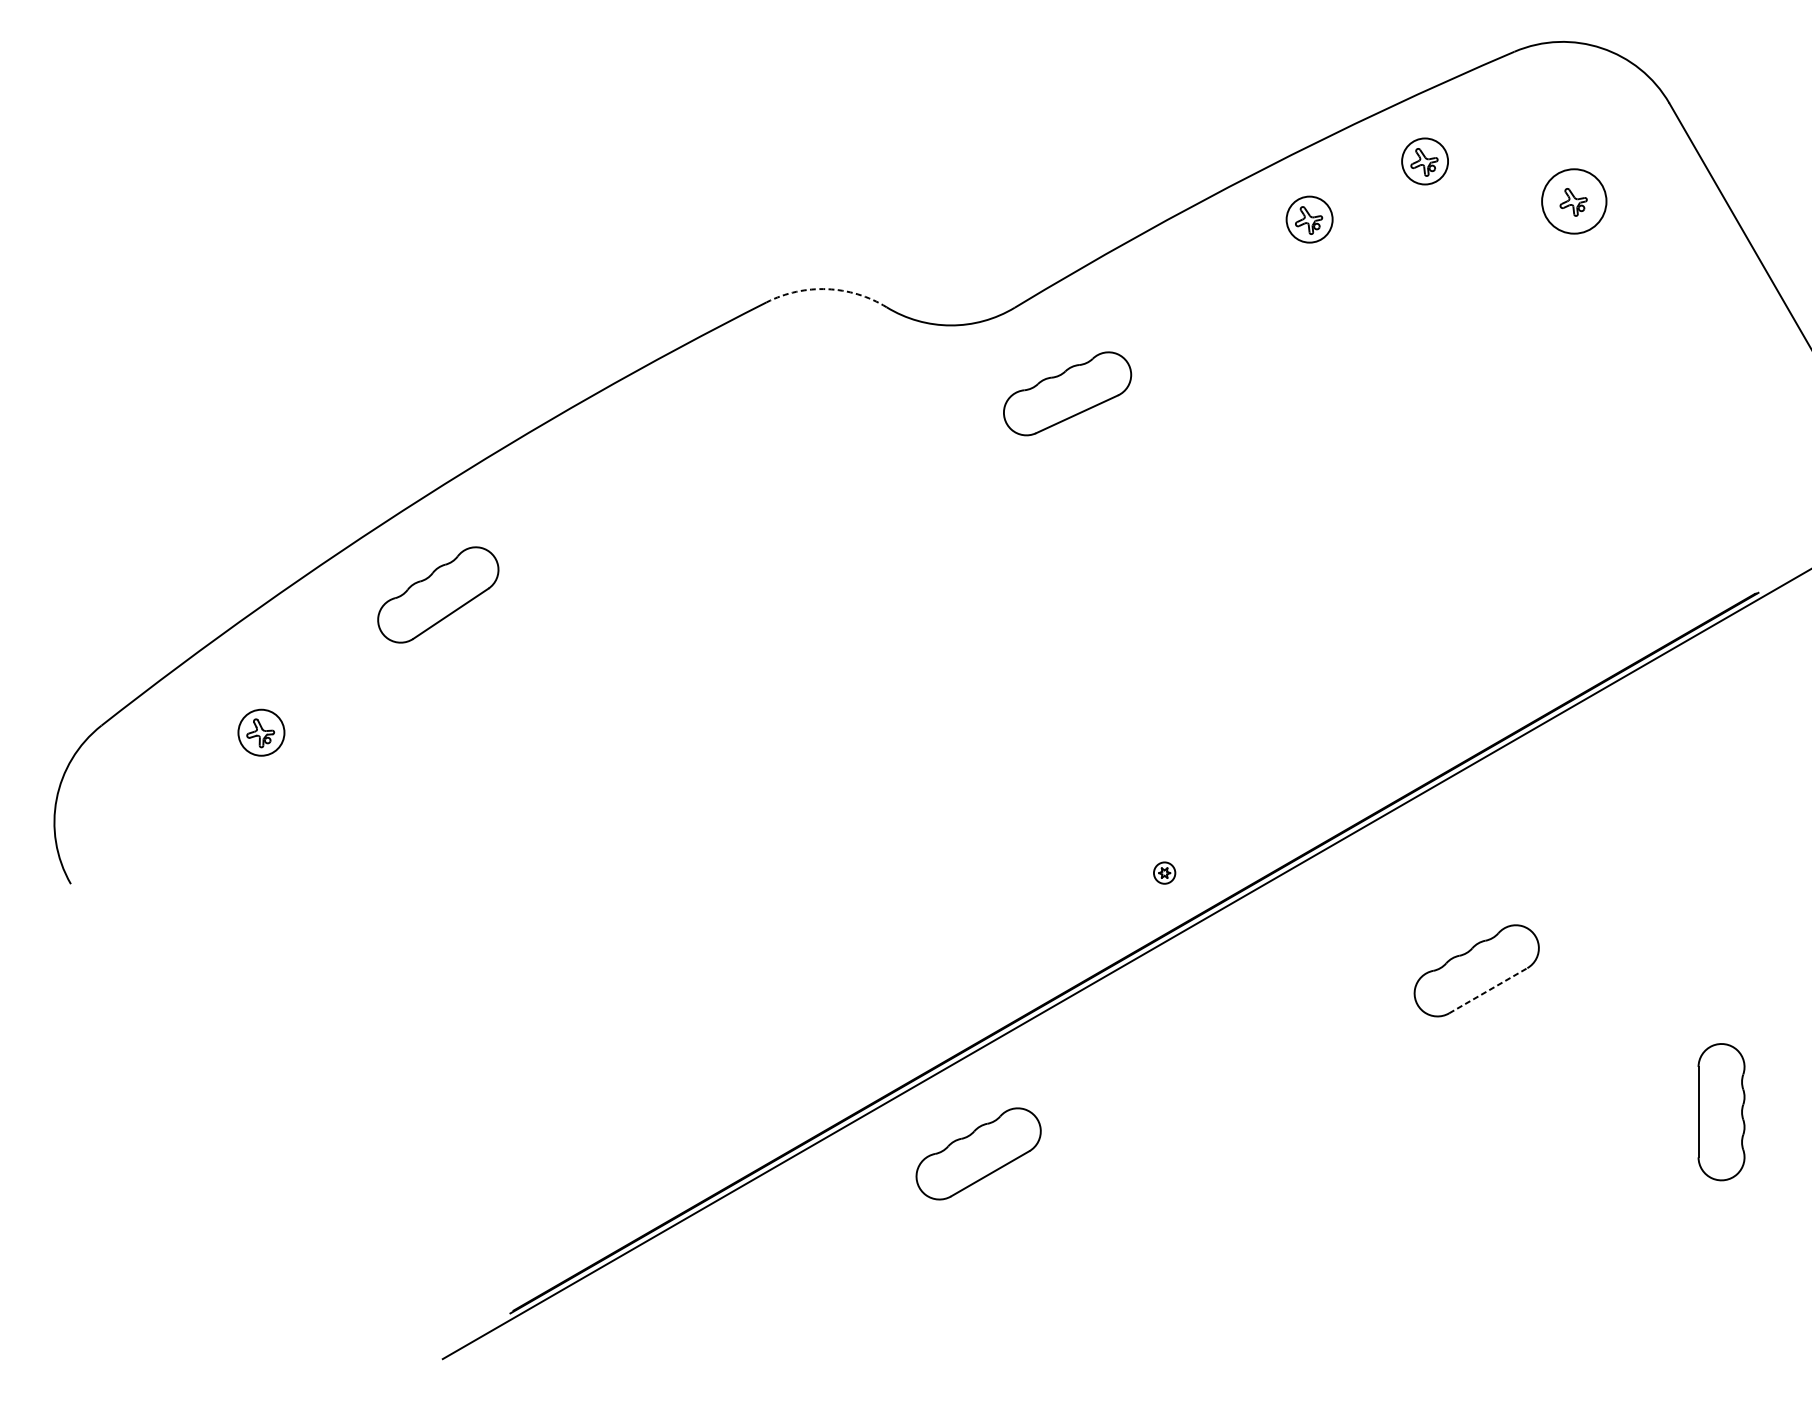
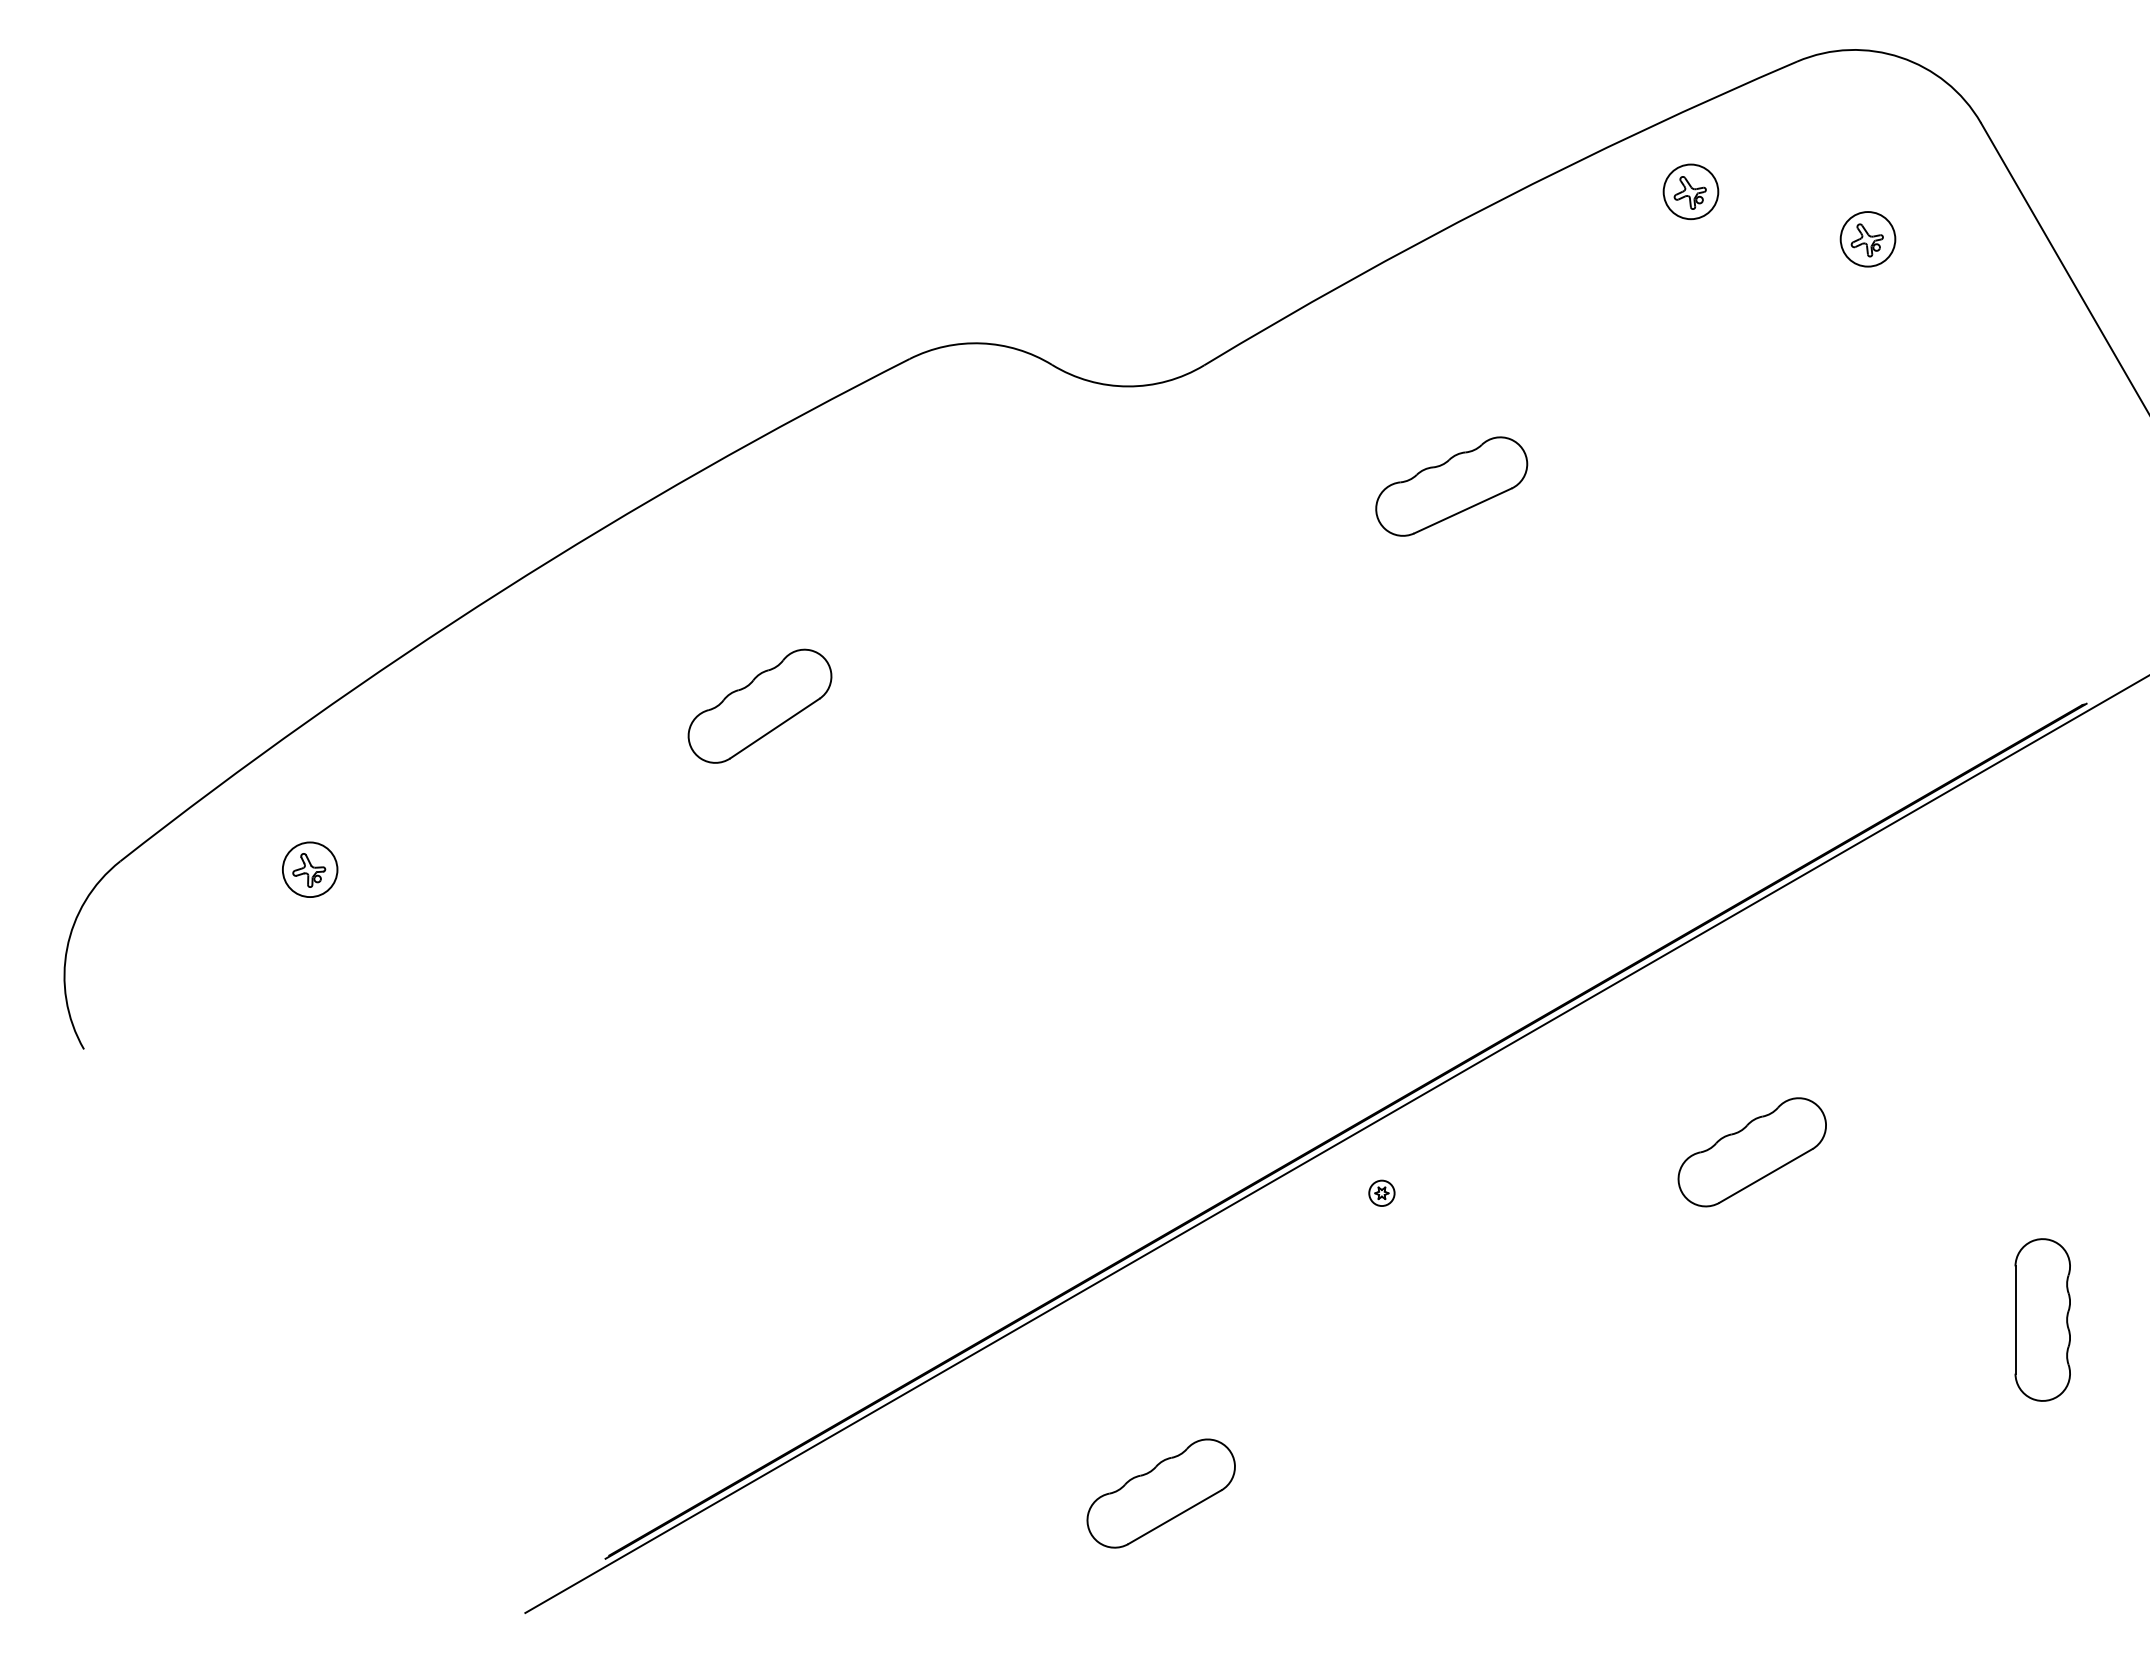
circle: (1573, 201) -> (1867, 239), size x0.71
part: (1309, 219) -> (1553, 260), removed
arc: (827, 289) -> (981, 343), dashed -> solid
part: (1067, 393) -> (1451, 486), moved
part: (437, 594) -> (759, 705), moved
part: (1164, 872) -> (1381, 1192), moved
line: (1487, 990) -> (1765, 1175), dashed -> solid
part: (978, 1153) -> (1160, 1493), moved

